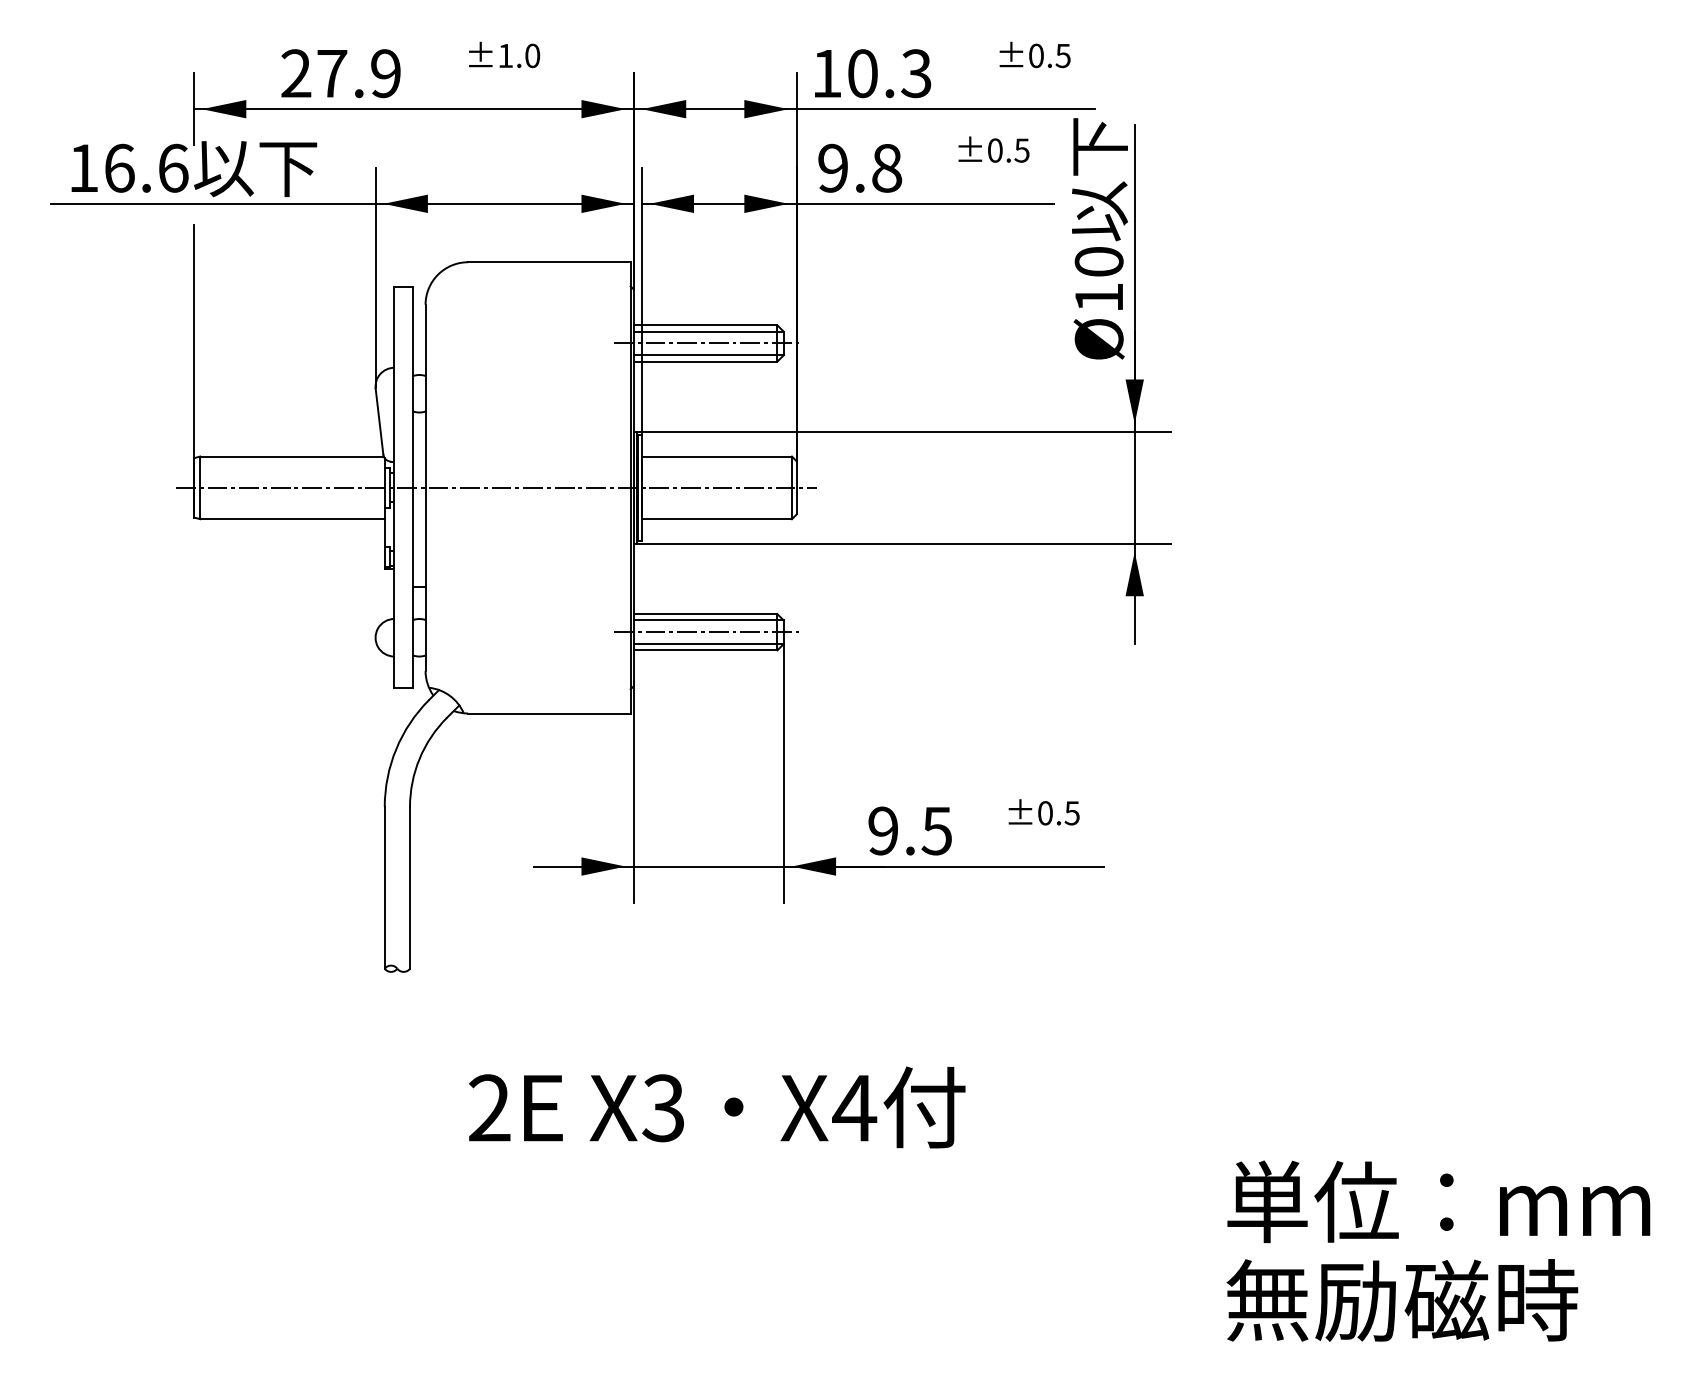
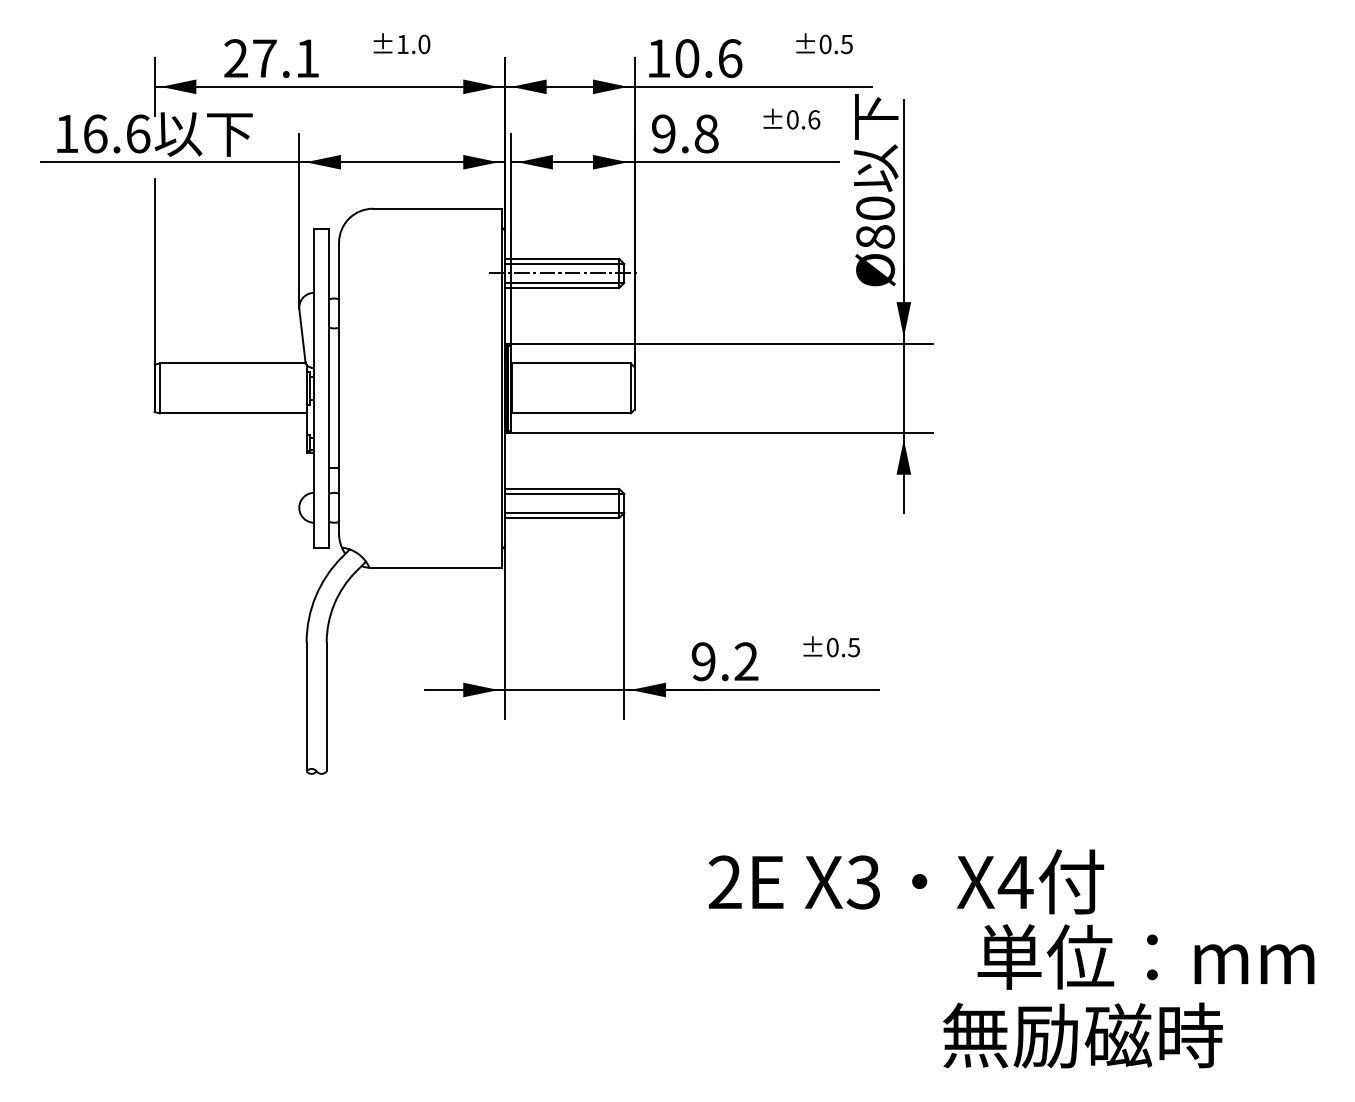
text: (385, 73) -> (307, 58), 27.9 -> 27.1
text: (915, 73) -> (729, 58), 10.3 -> 10.6
text: (1022, 150) -> (814, 119), ±0.5 -> ±0.6
text: (1099, 297) -> (875, 236), Ø10 -> Ø80
line: (496, 487) -> (395, 388), removed
line: (706, 632) -> (562, 503), removed
text: (937, 830) -> (746, 661), 9.5 -> 9.2
text: (717, 1107) -> (906, 881), moved
text: (1401, 1300) -> (1082, 1035), moved

